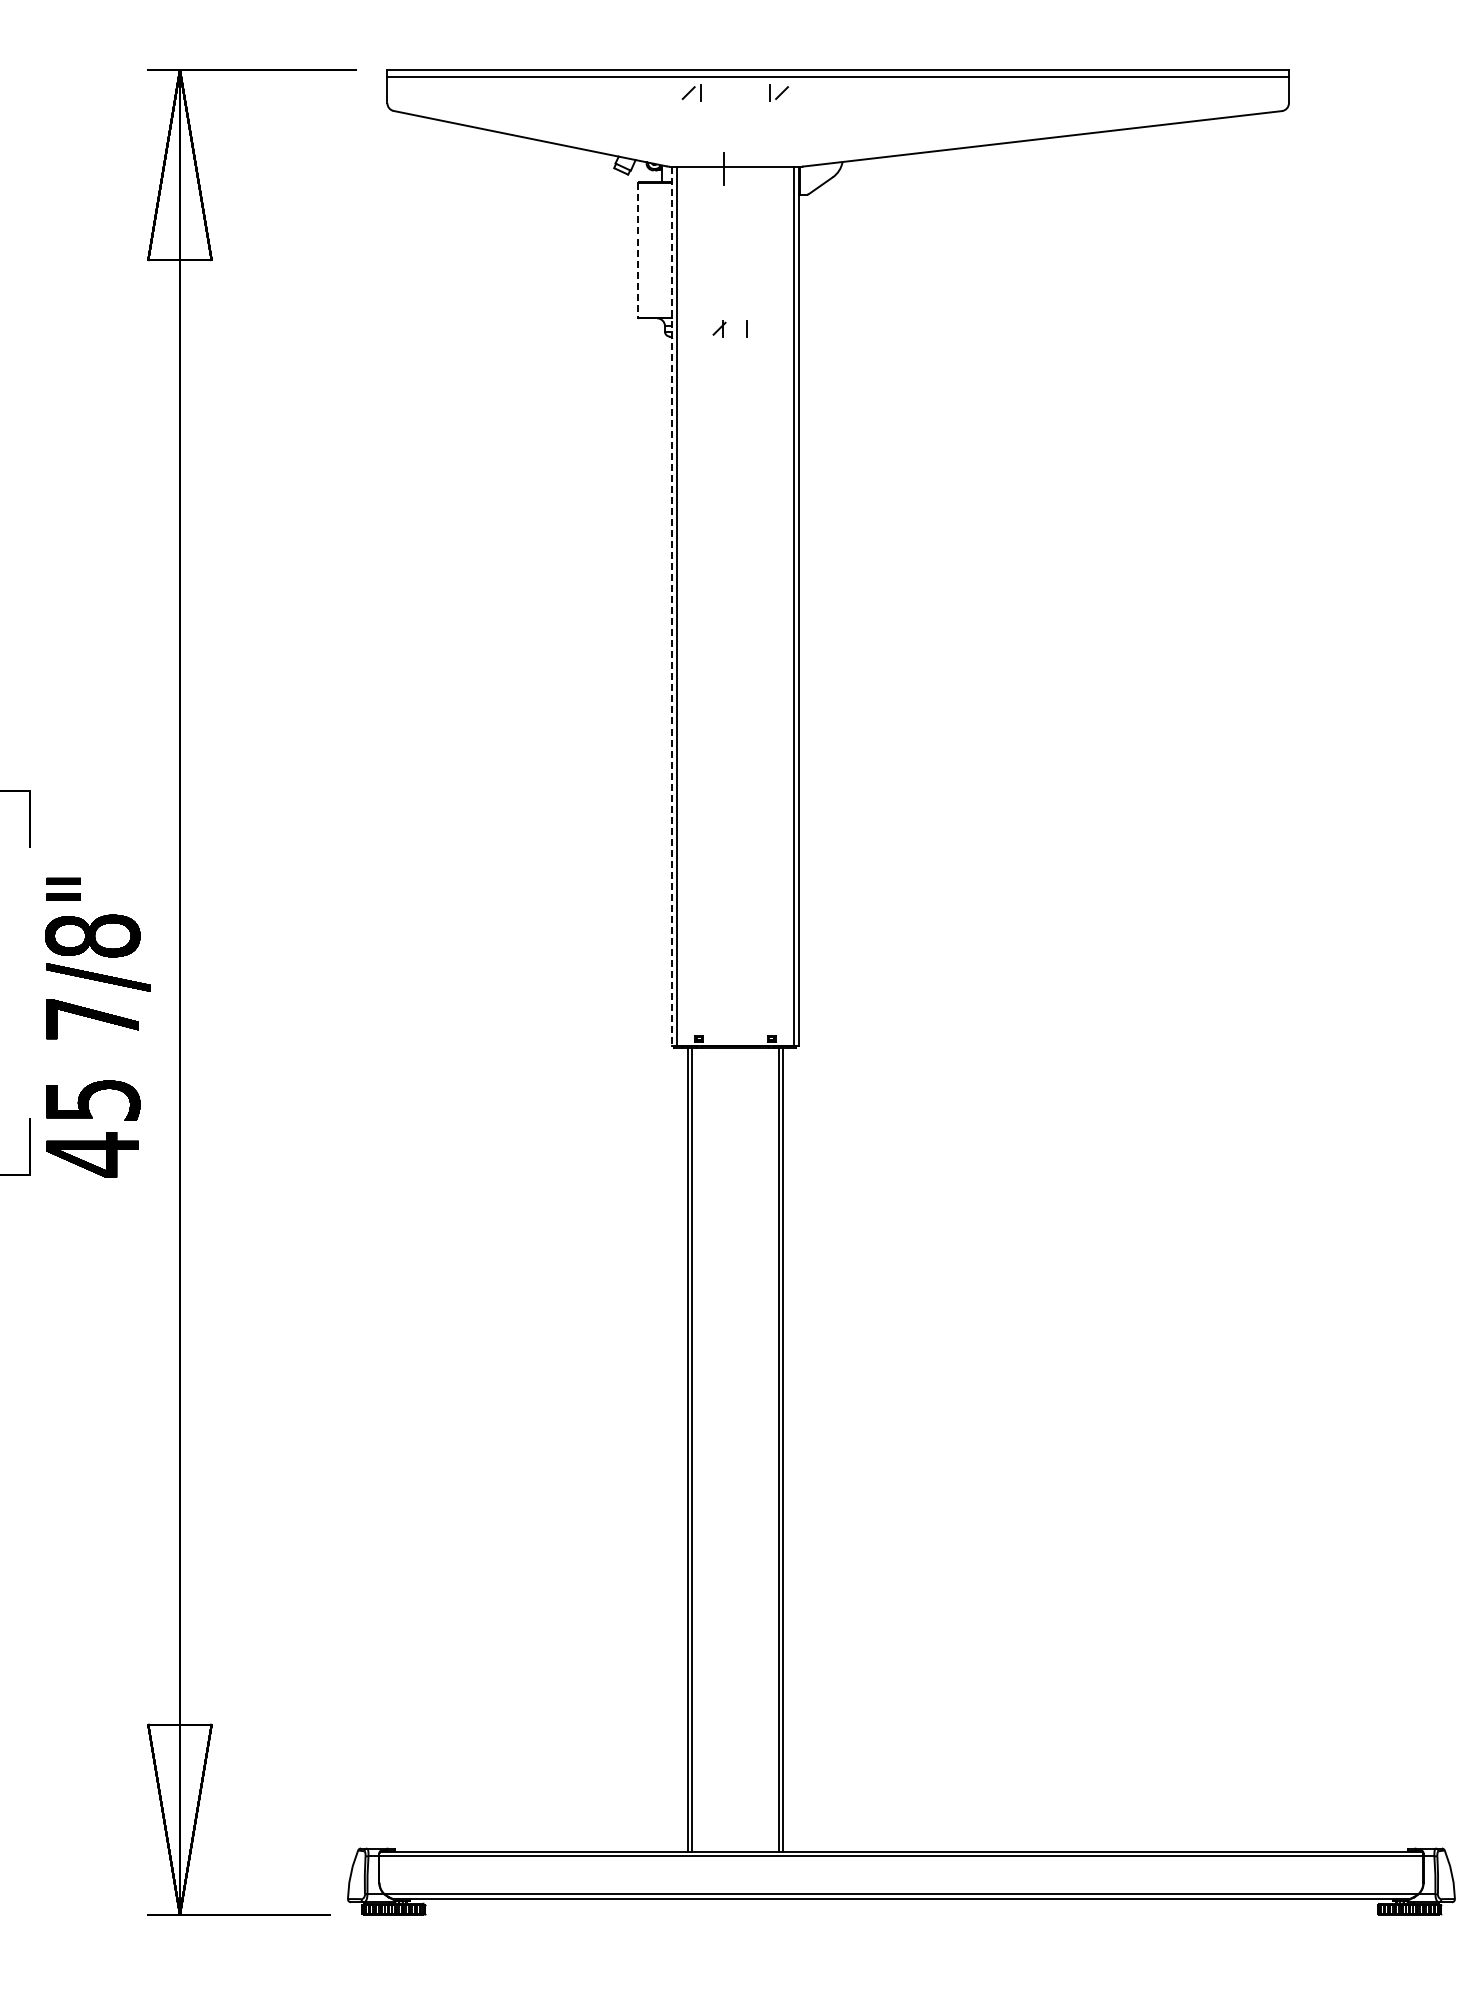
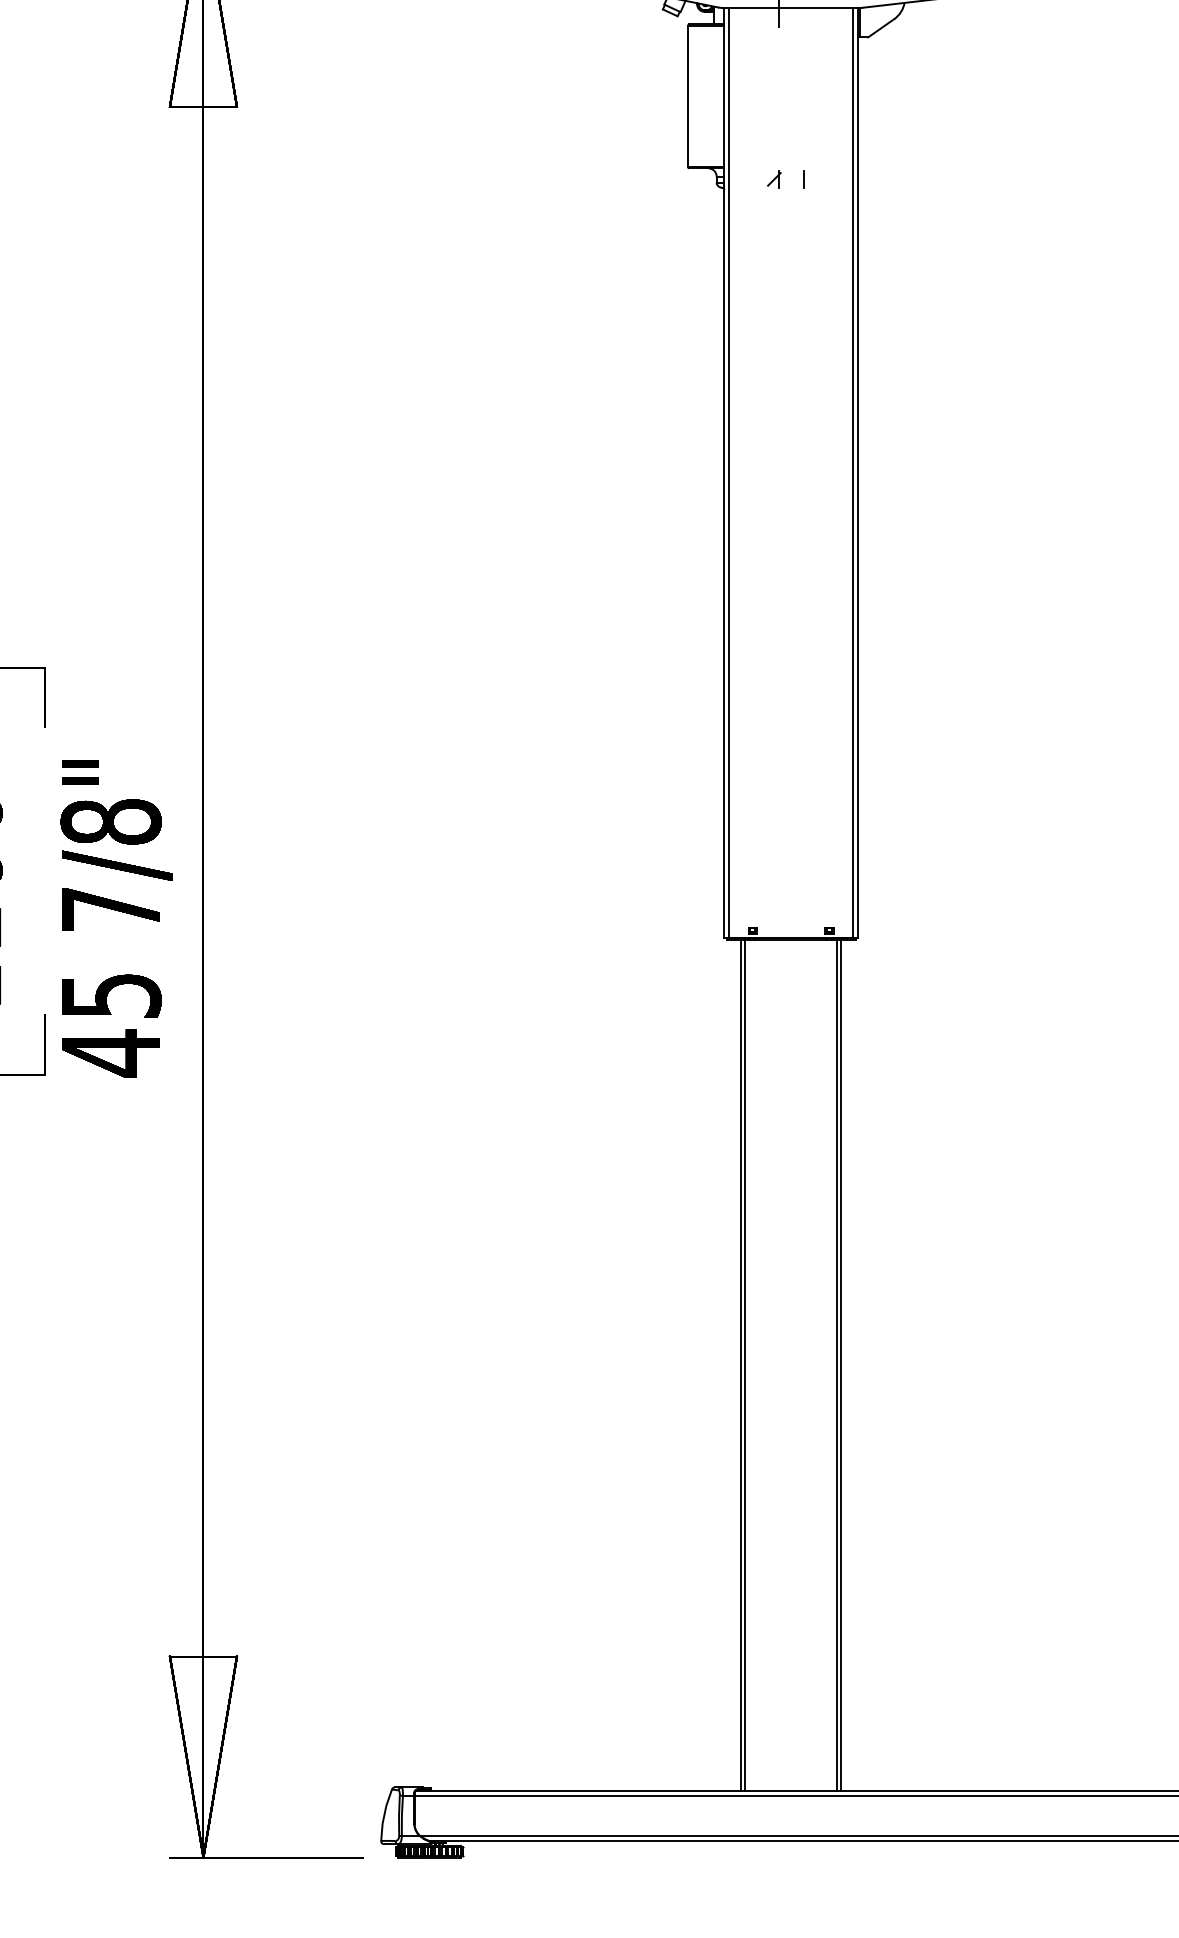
line: (638, 250) -> (688, 96), dashed -> solid
line: (672, 606) -> (724, 473), dashed -> solid

